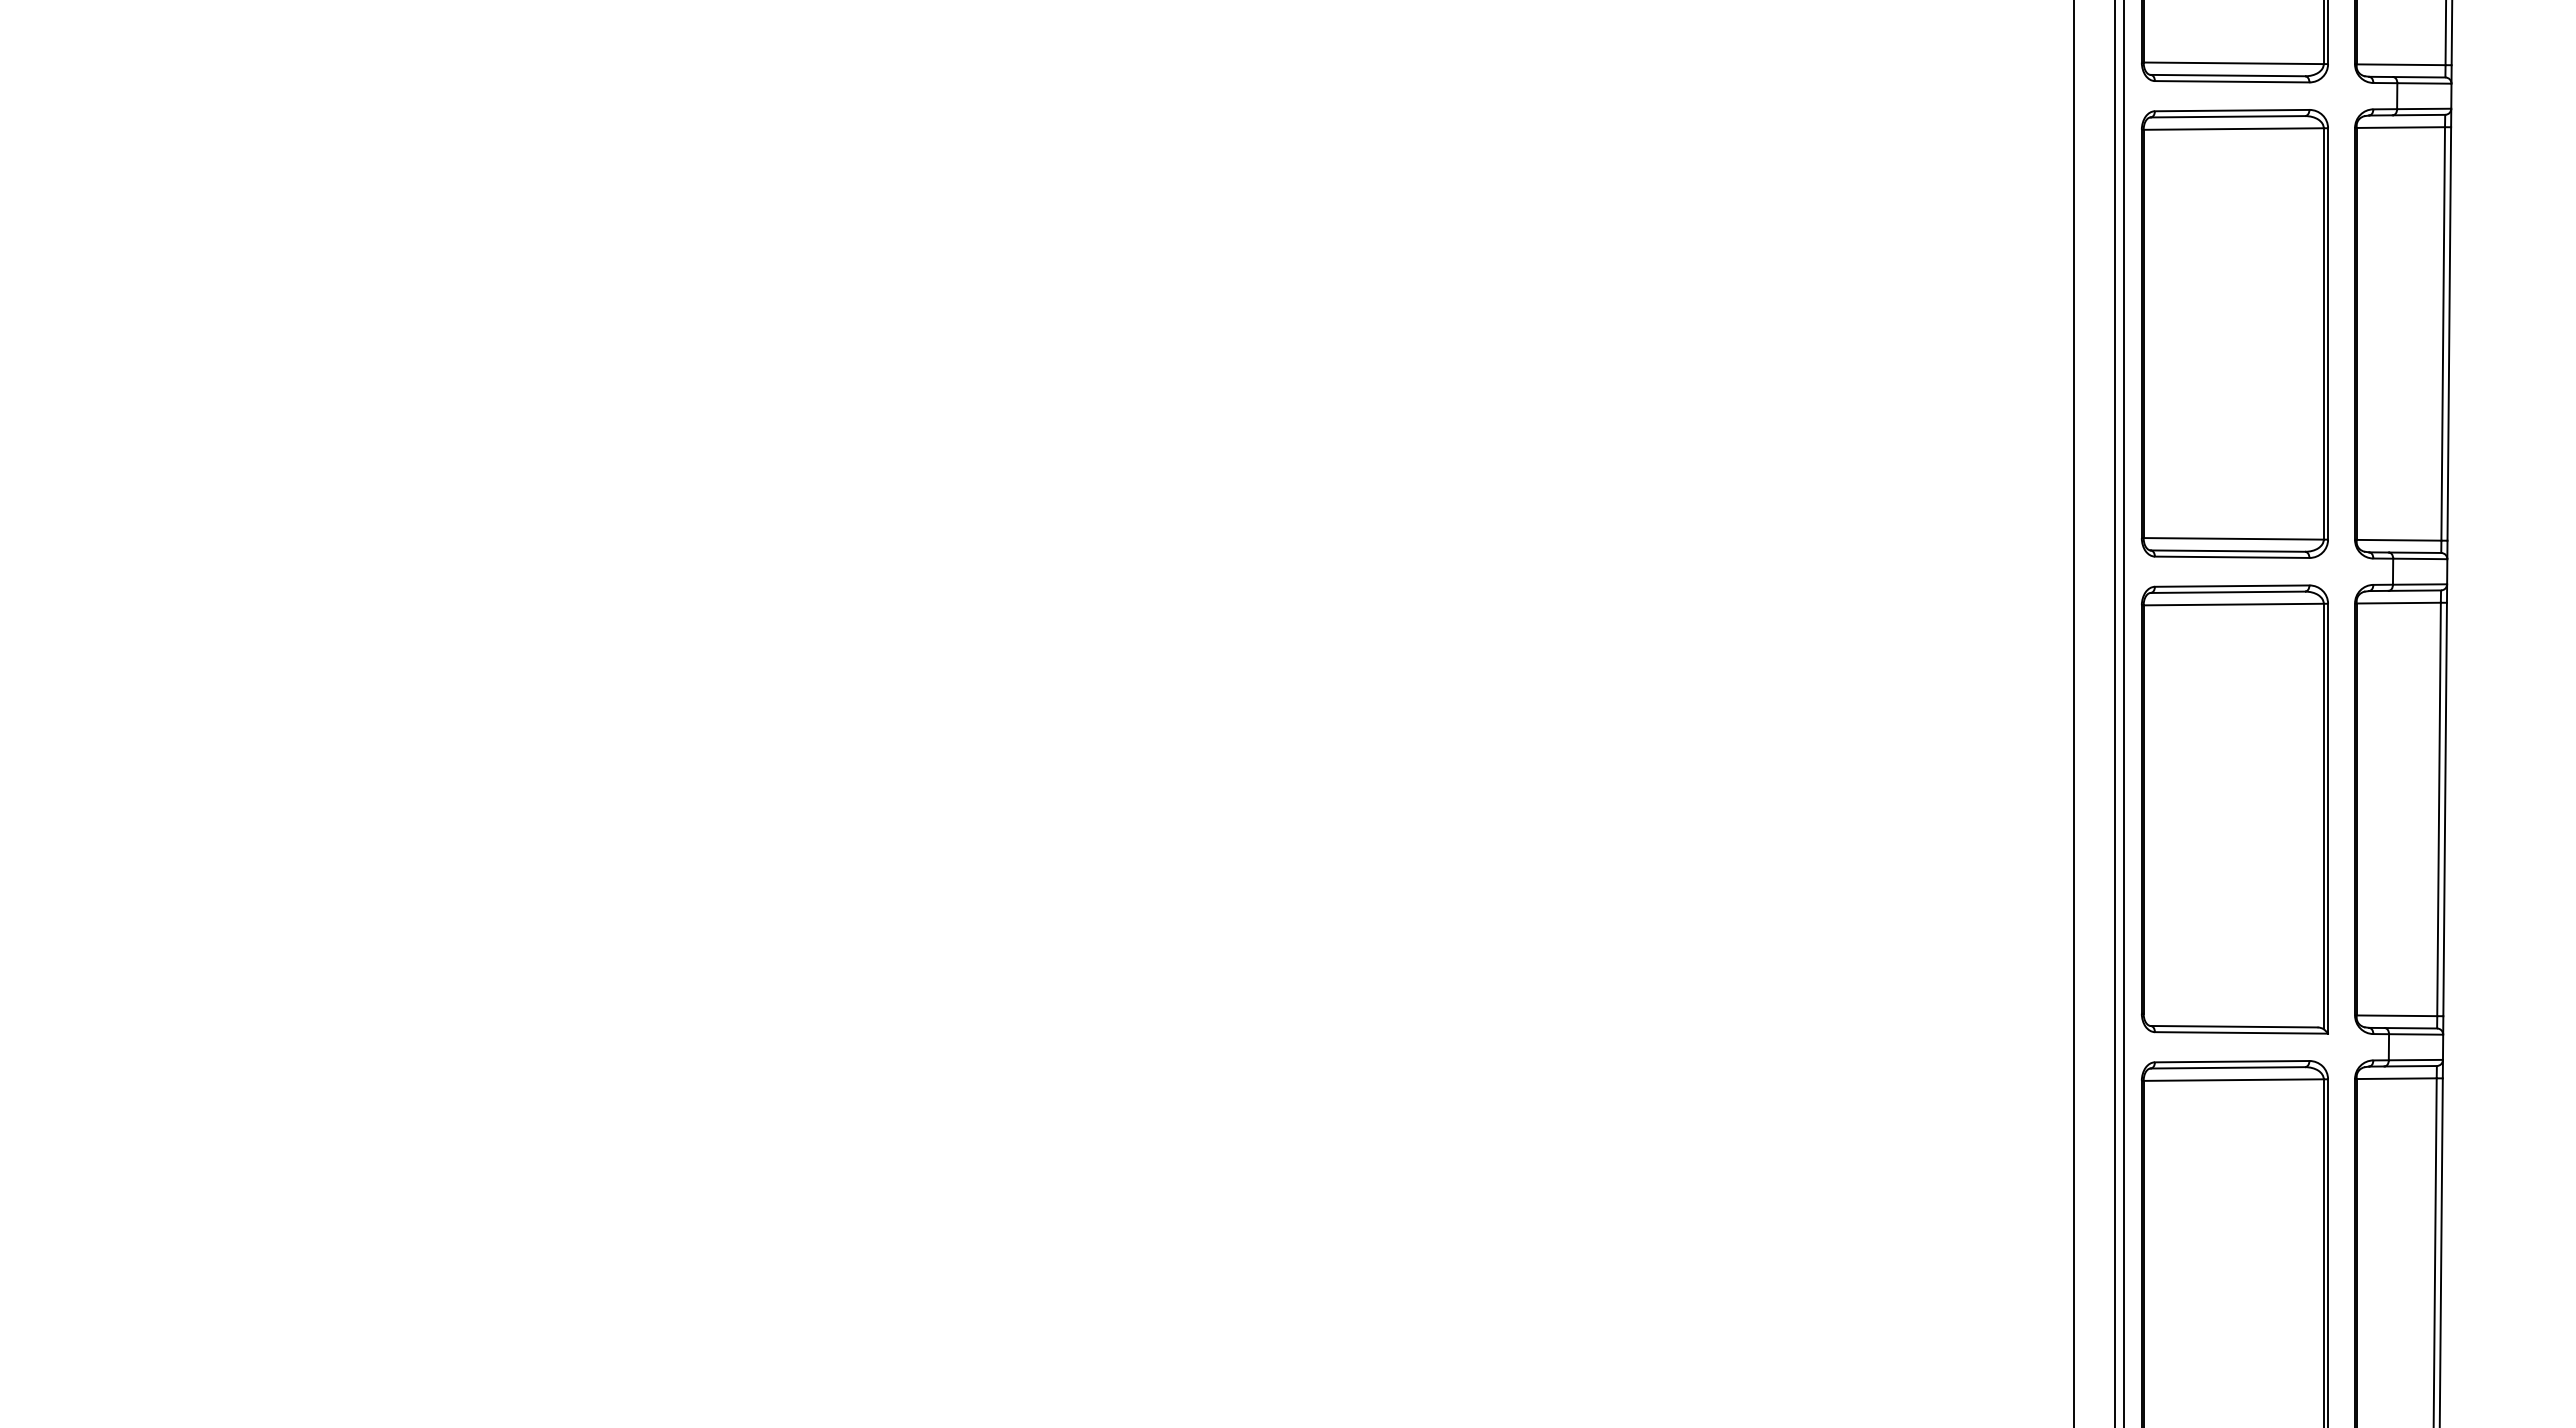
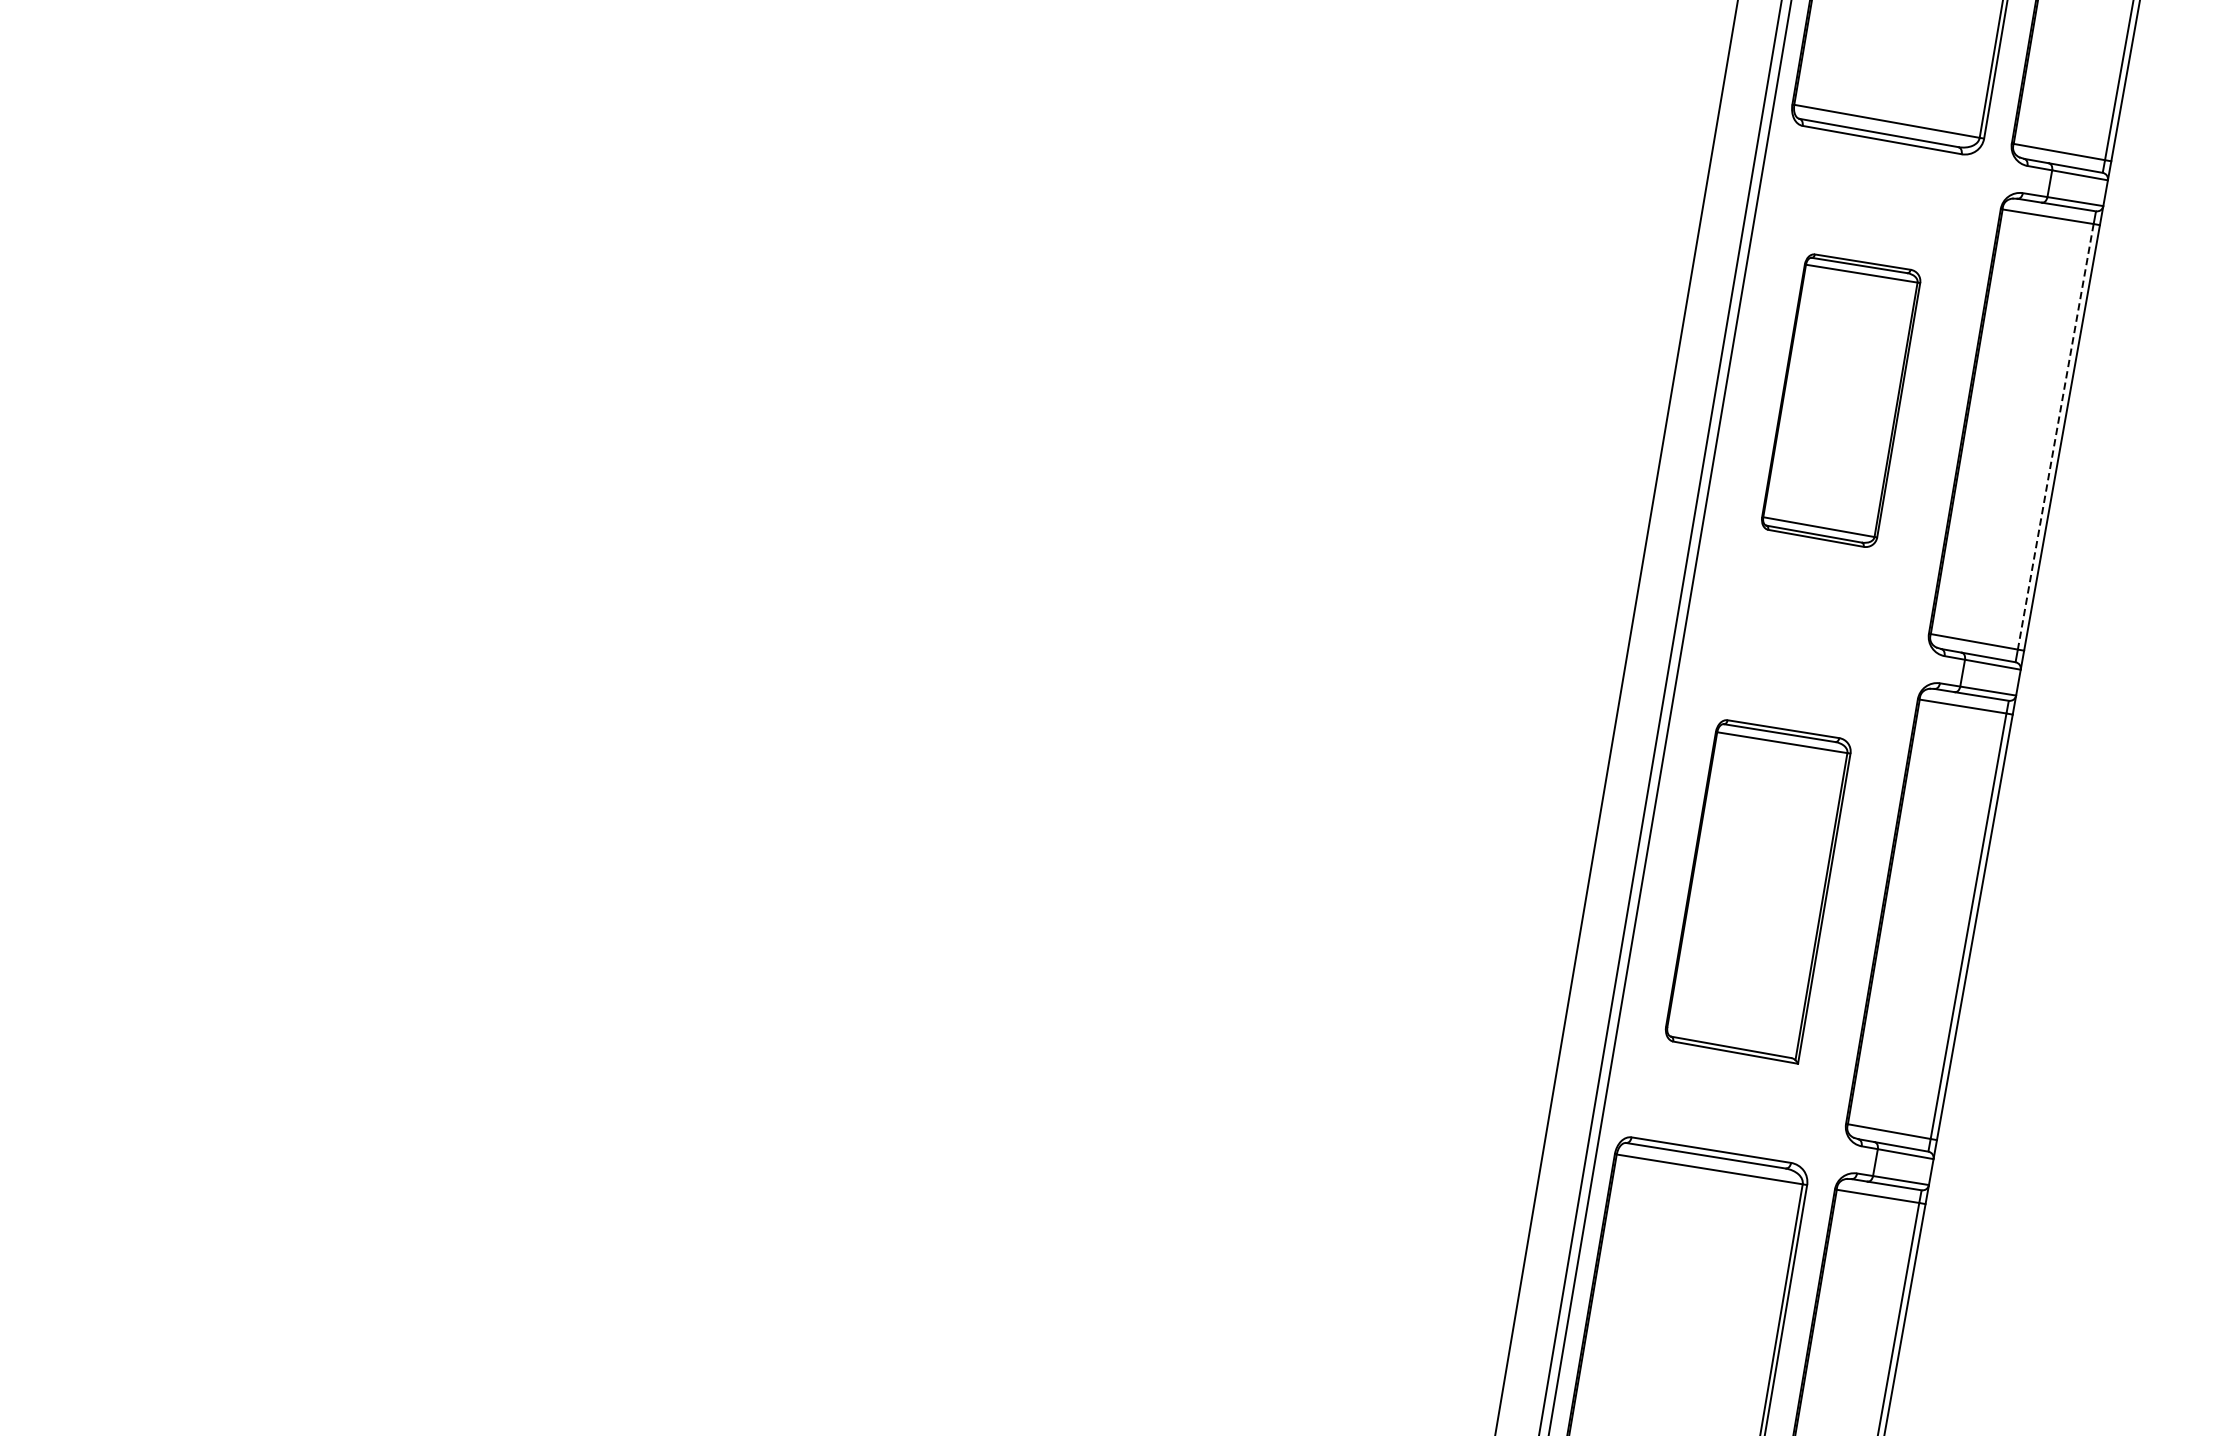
part: (2234, 333) -> (1840, 399), size x0.6
line: (2443, 333) -> (2056, 436), solid -> dashed
part: (2234, 809) -> (1757, 890), size x0.7

